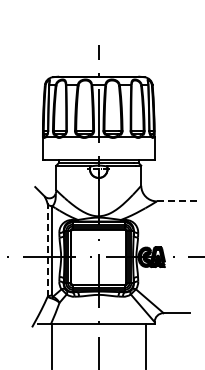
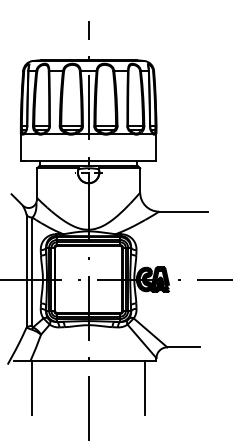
line: (177, 201) -> (184, 211), dashed -> solid
line: (47, 251) -> (26, 272), dashed -> solid

